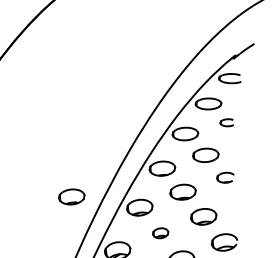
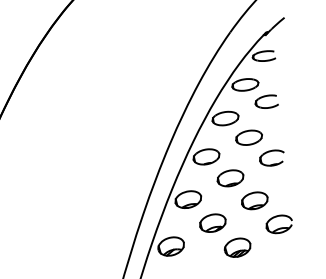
part: (226, 122) -> (266, 101), size x1.67
part: (225, 177) -> (271, 157), size x1.43
part: (71, 197) -> (117, 197), removed
part: (160, 232) -> (212, 222), size x1.67

